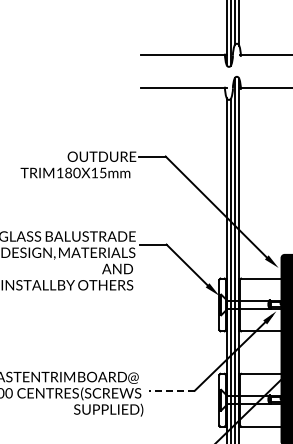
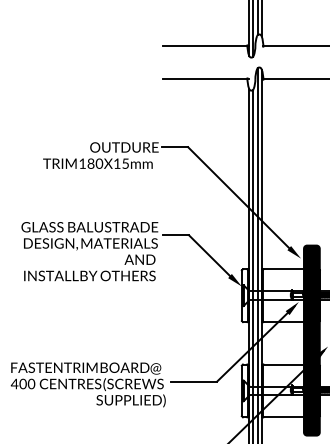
line: (171, 390) -> (193, 381), dashed -> solid

